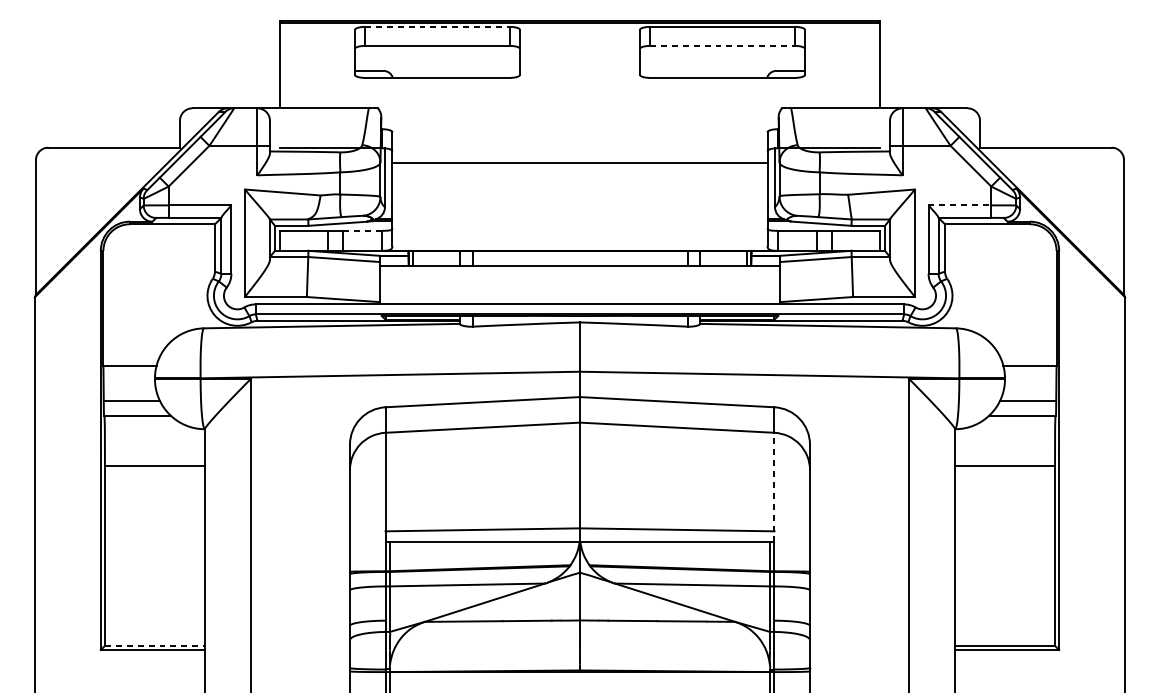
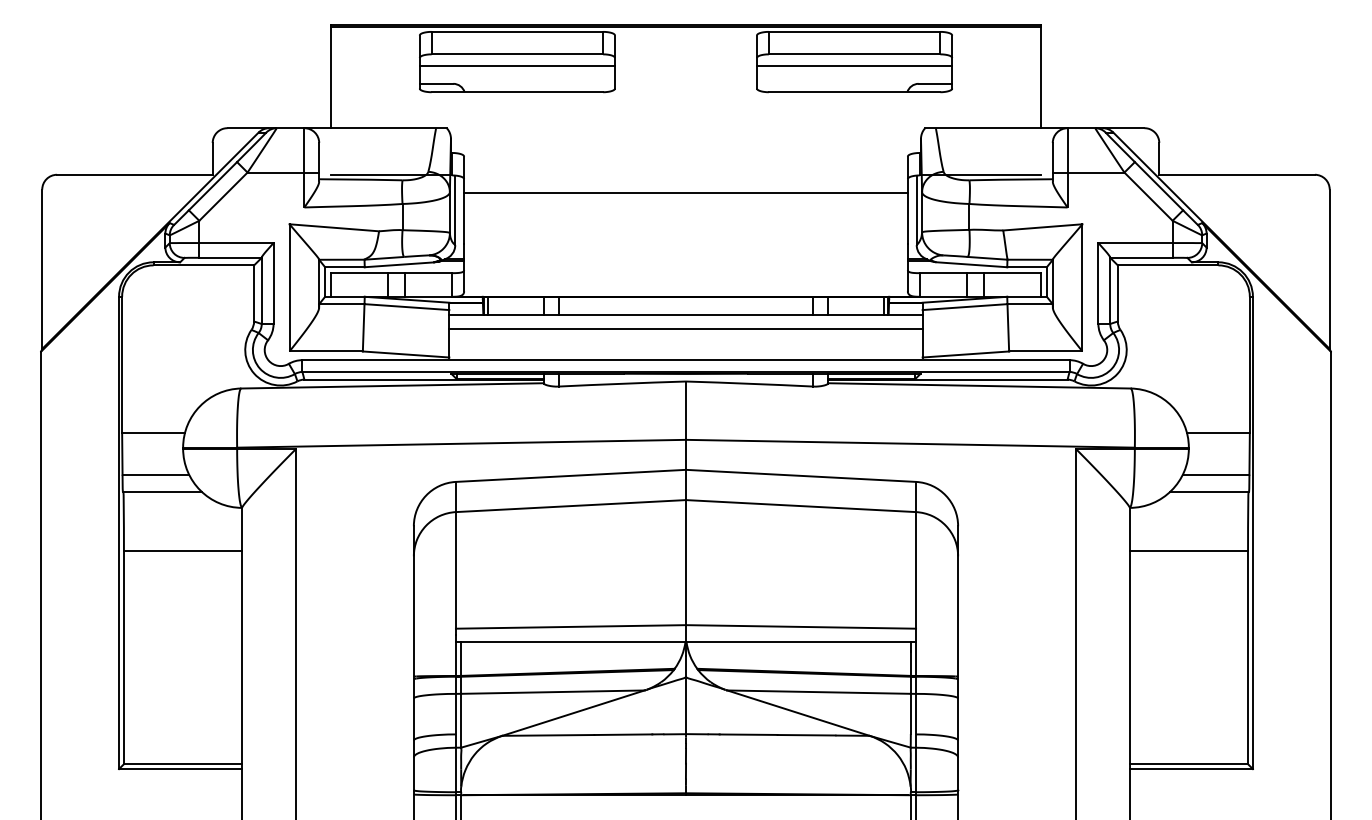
line: (437, 26) -> (517, 31), dashed -> solid
line: (722, 46) -> (854, 54), dashed -> solid
line: (437, 56) -> (517, 66), added
line: (722, 56) -> (854, 66), added
line: (960, 205) -> (1136, 243), dashed -> solid
line: (363, 231) -> (429, 273), dashed -> solid
line: (579, 278) -> (685, 329), added
line: (774, 487) -> (916, 576), dashed -> solid
line: (155, 646) -> (183, 764), dashed -> solid

